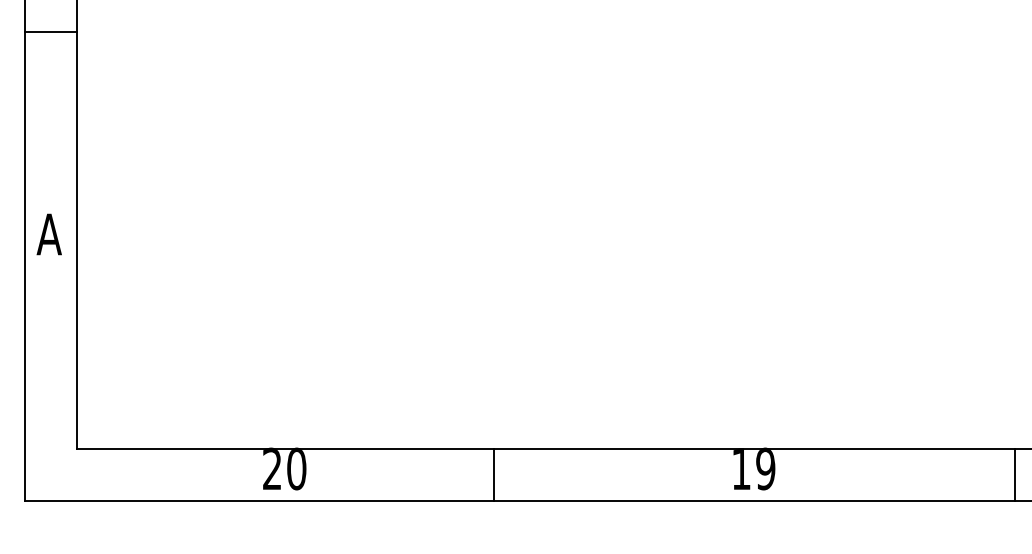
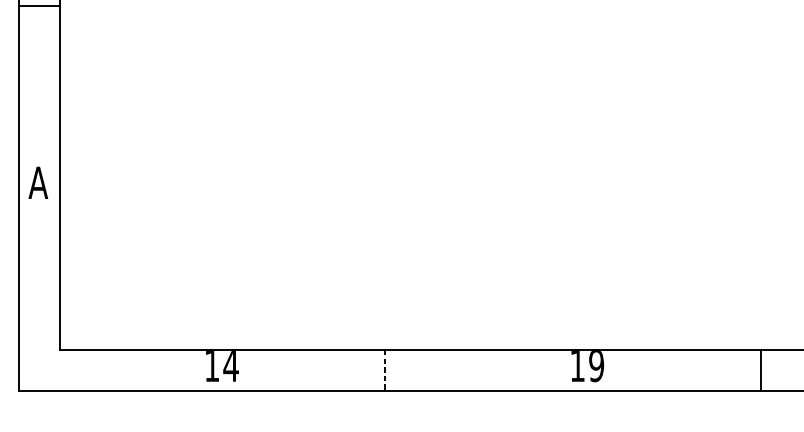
line: (50, 32) -> (39, 6), moved
text: (284, 468) -> (221, 365), 20 -> 14
line: (1015, 474) -> (761, 369), moved
line: (493, 475) -> (384, 370), solid -> dashed

